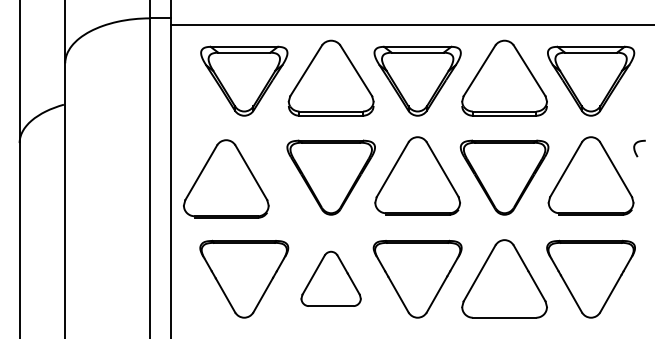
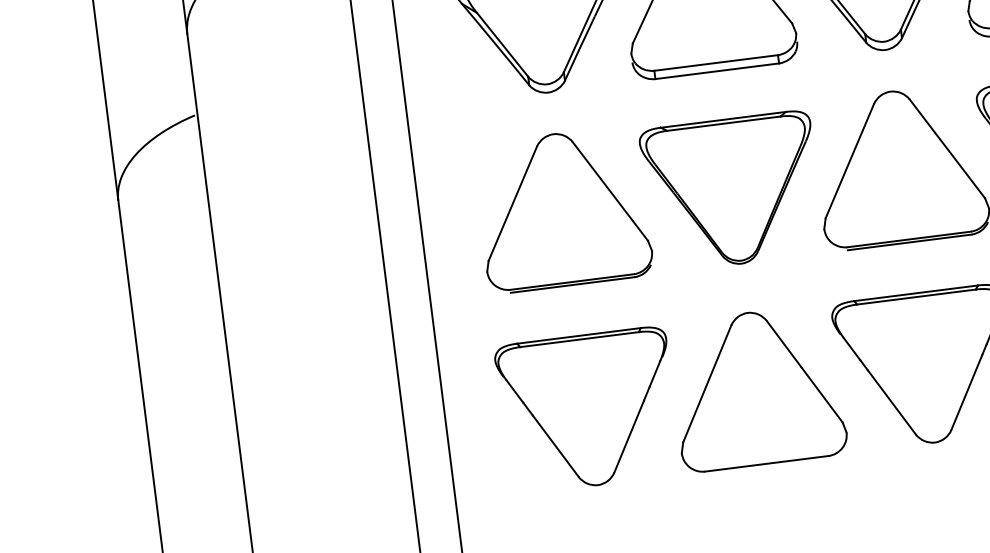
part: (226, 178) -> (563, 208), moved
part: (330, 278) -> (755, 387), size x1.43

